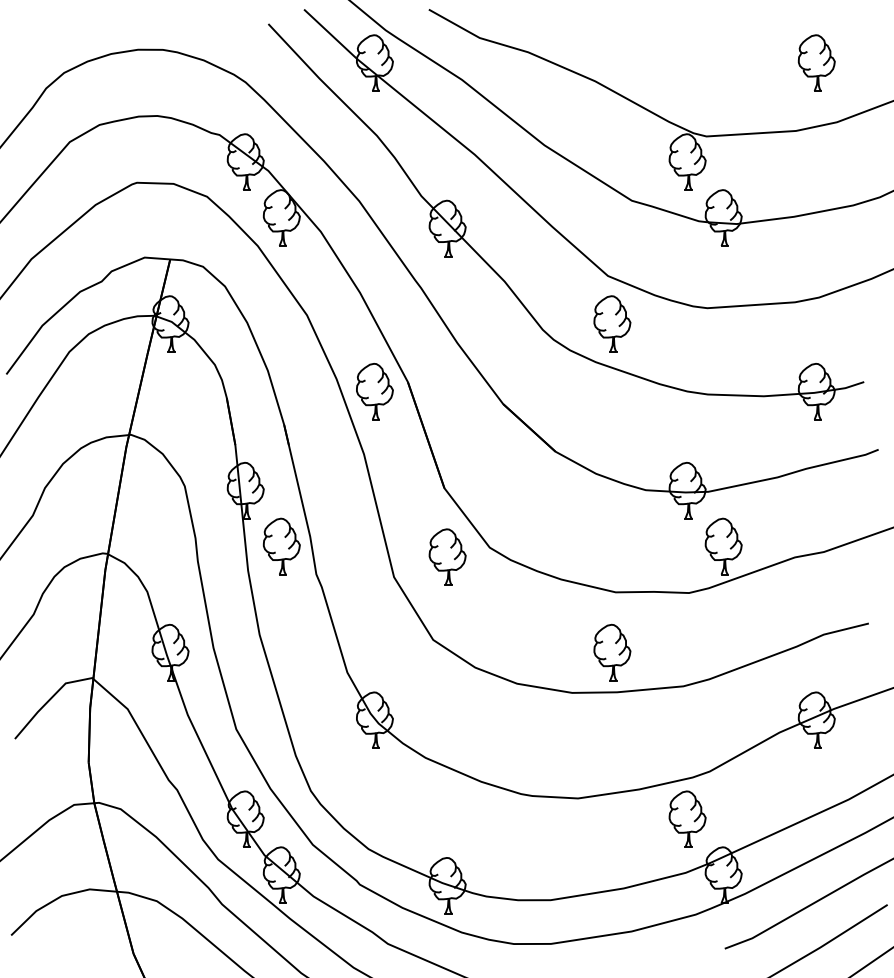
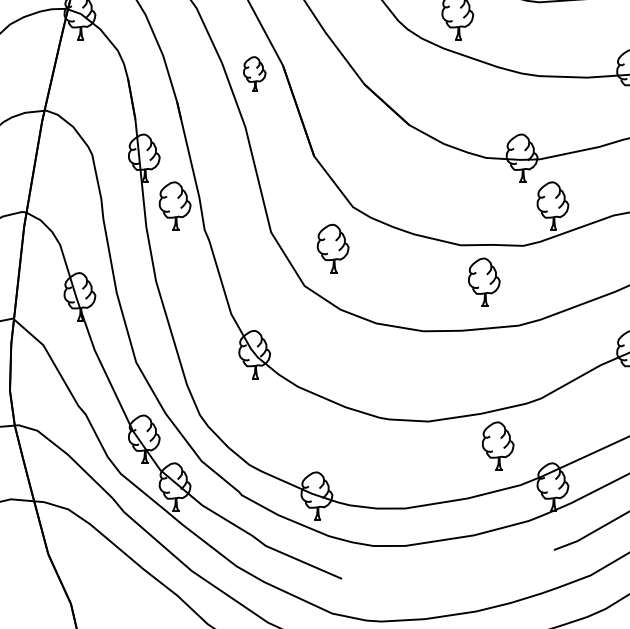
part: (374, 391) -> (254, 73), size x0.7
part: (447, 556) -> (333, 247), moved
part: (612, 652) -> (484, 282), moved
part: (687, 818) -> (498, 445), moved

